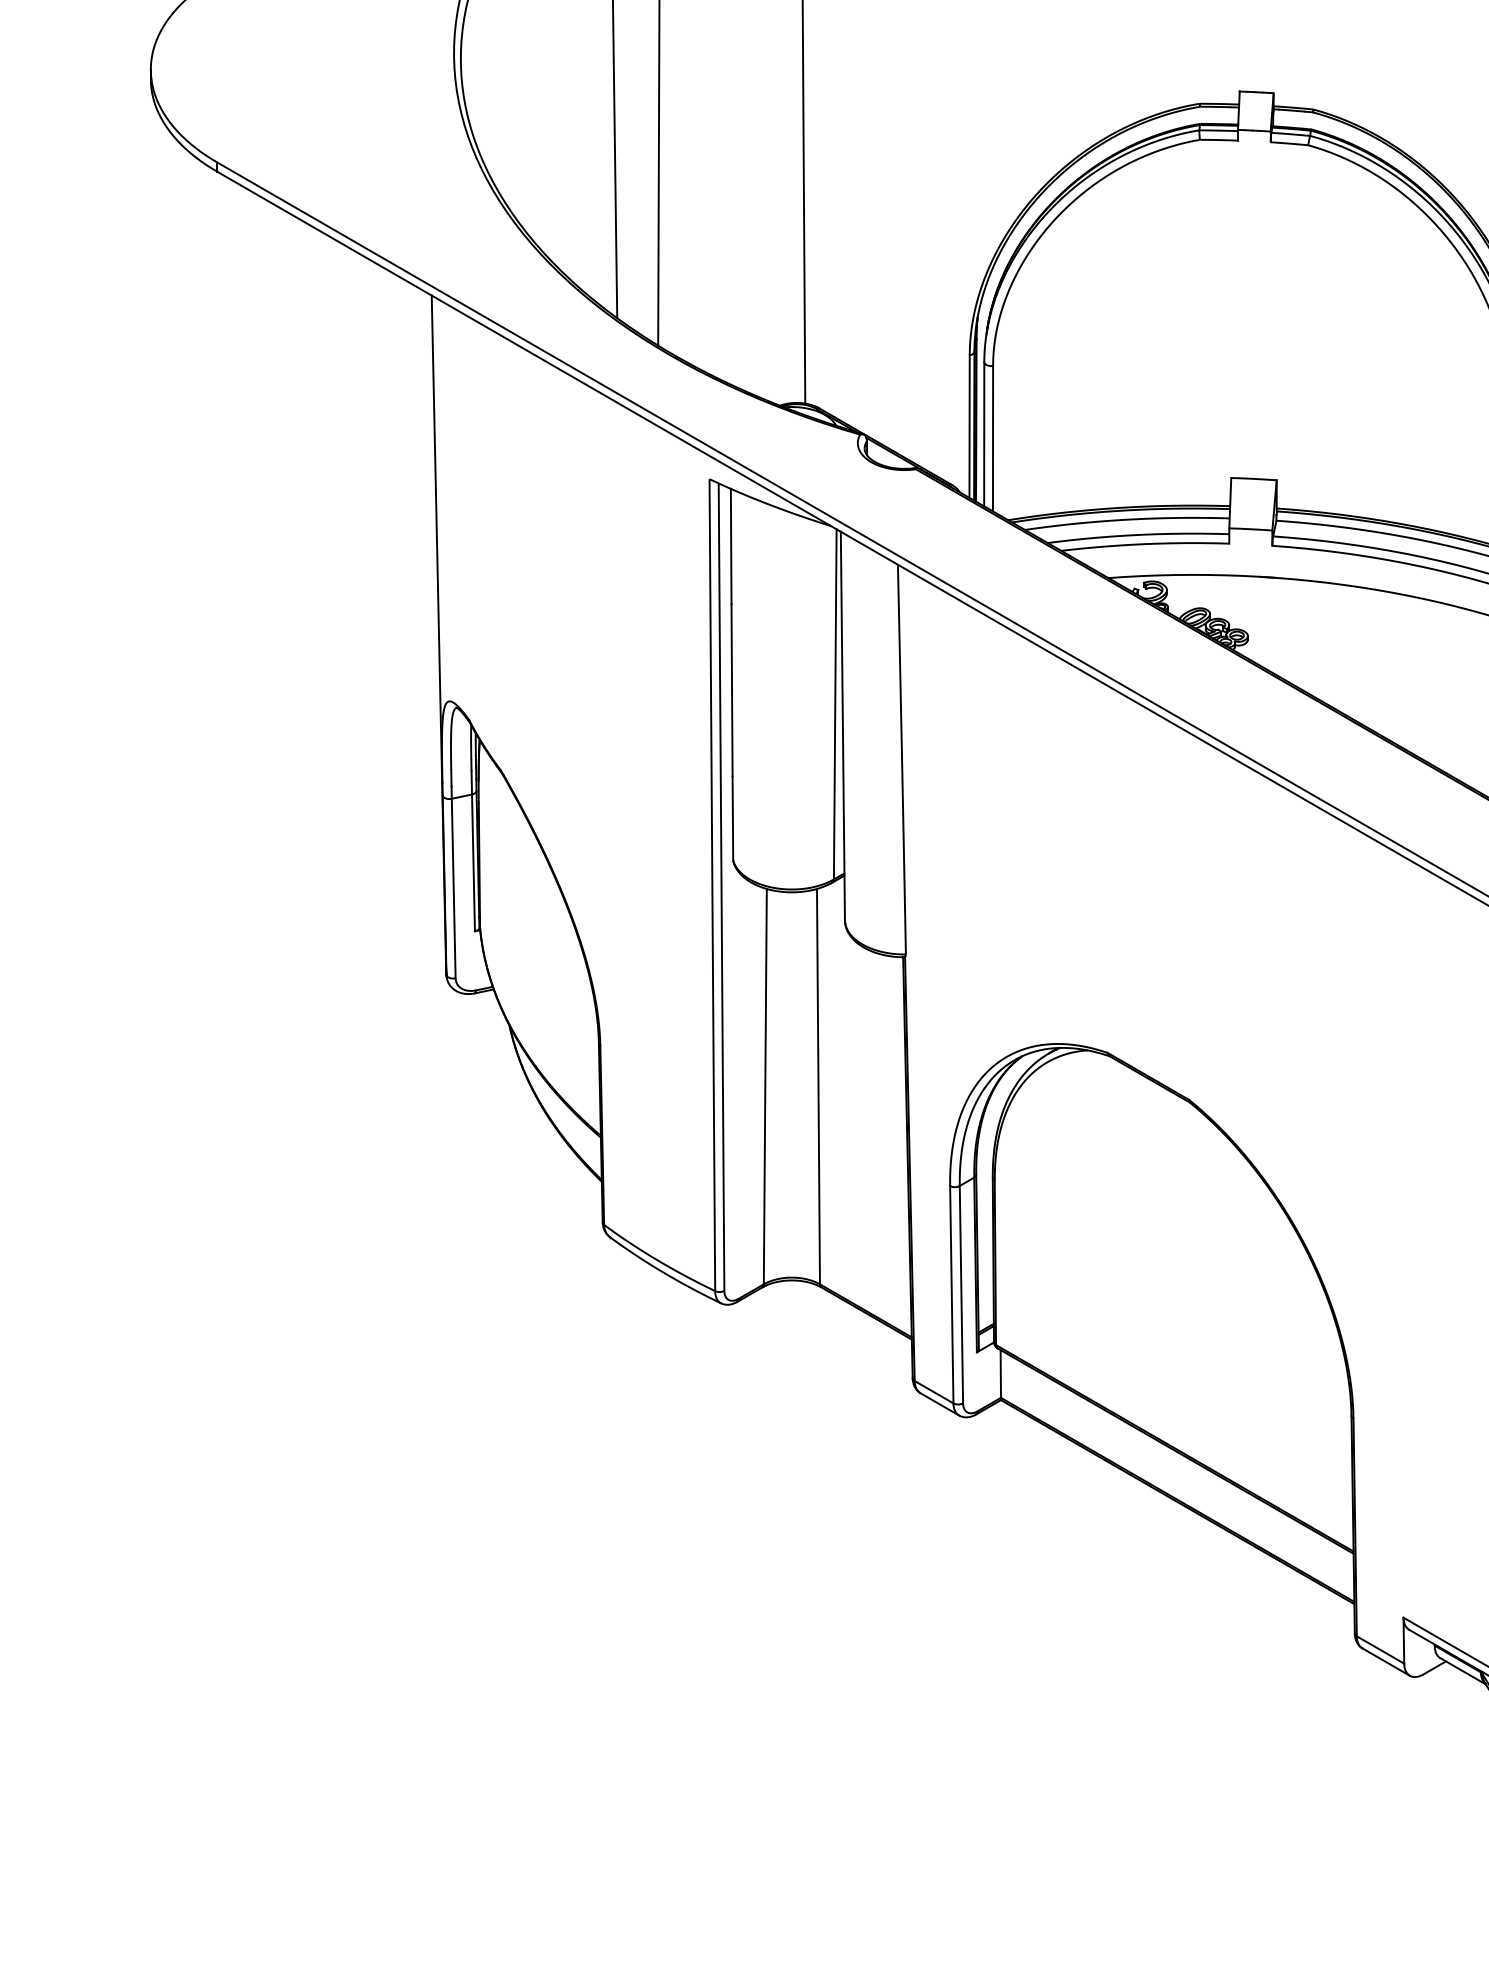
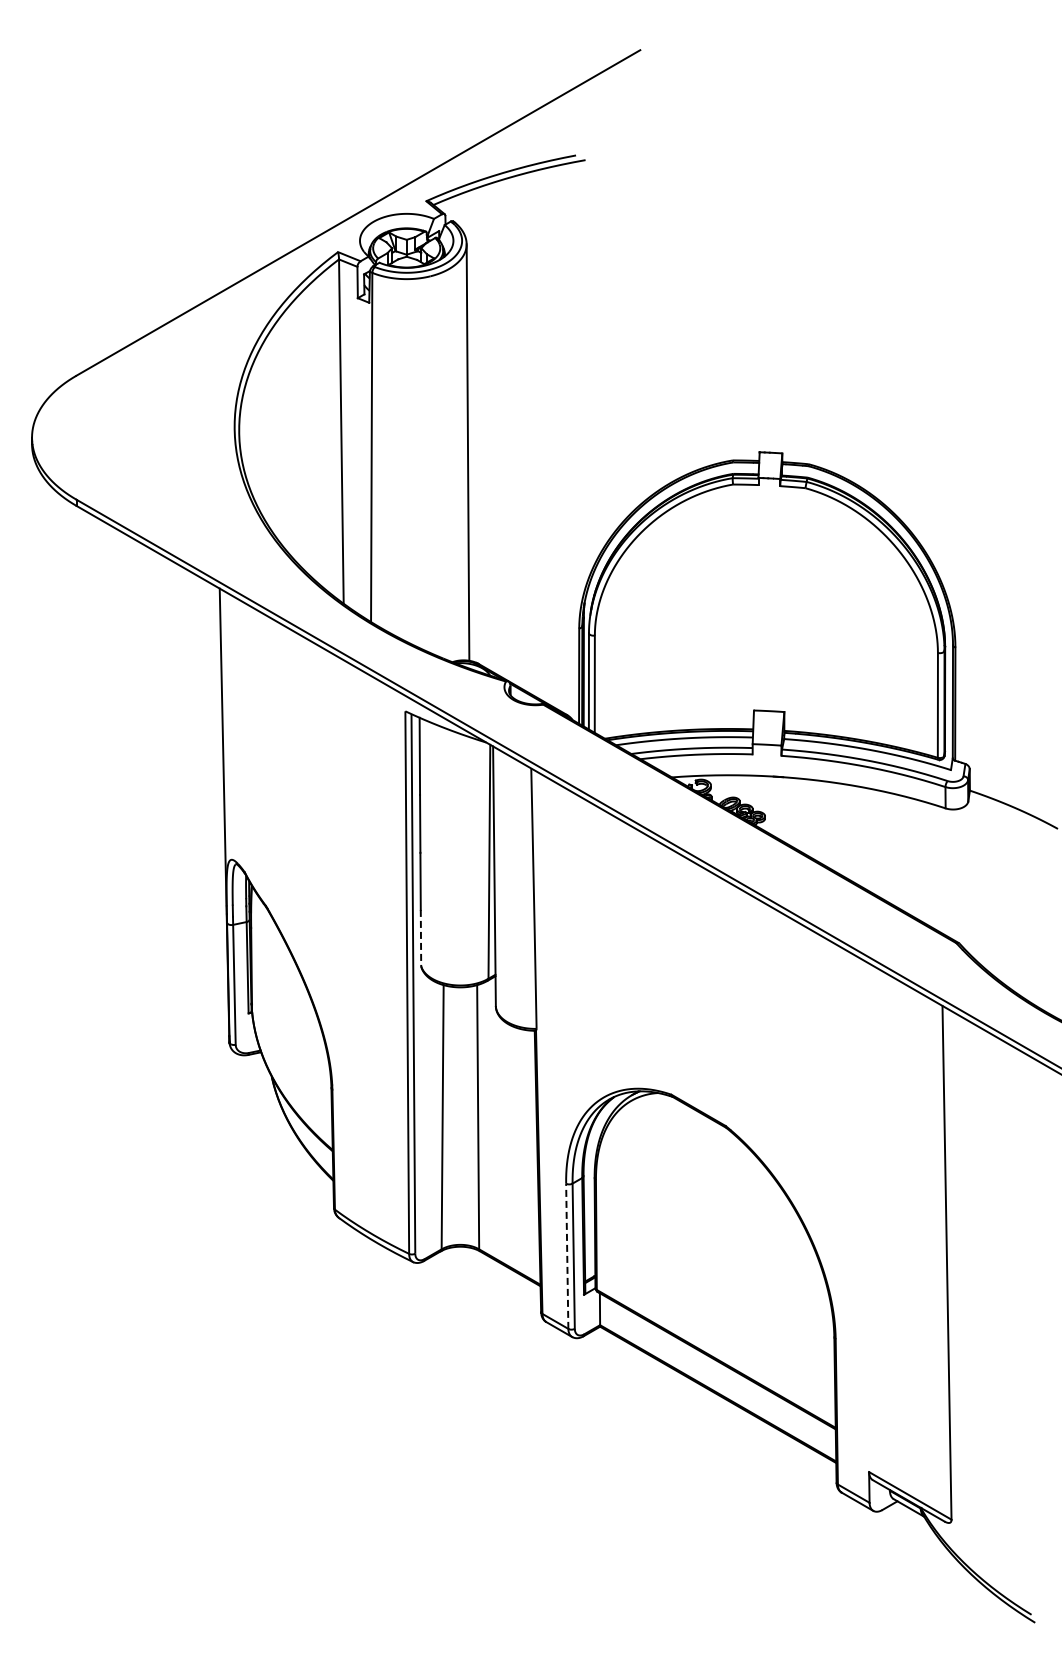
line: (732, 819) -> (420, 938), solid -> dashed
line: (952, 1295) -> (567, 1256), solid -> dashed

